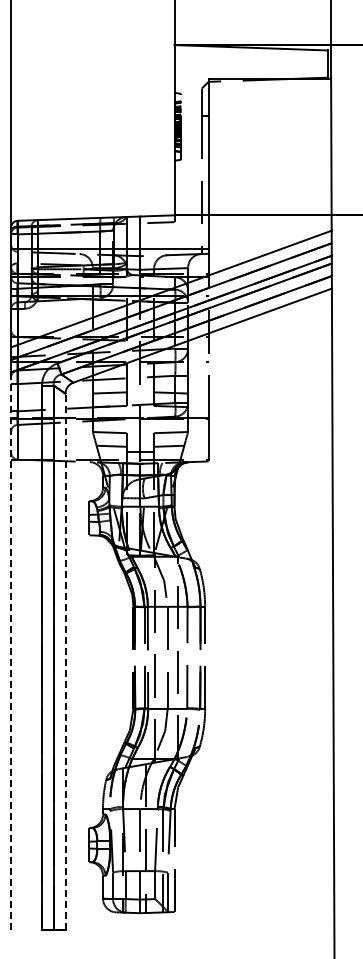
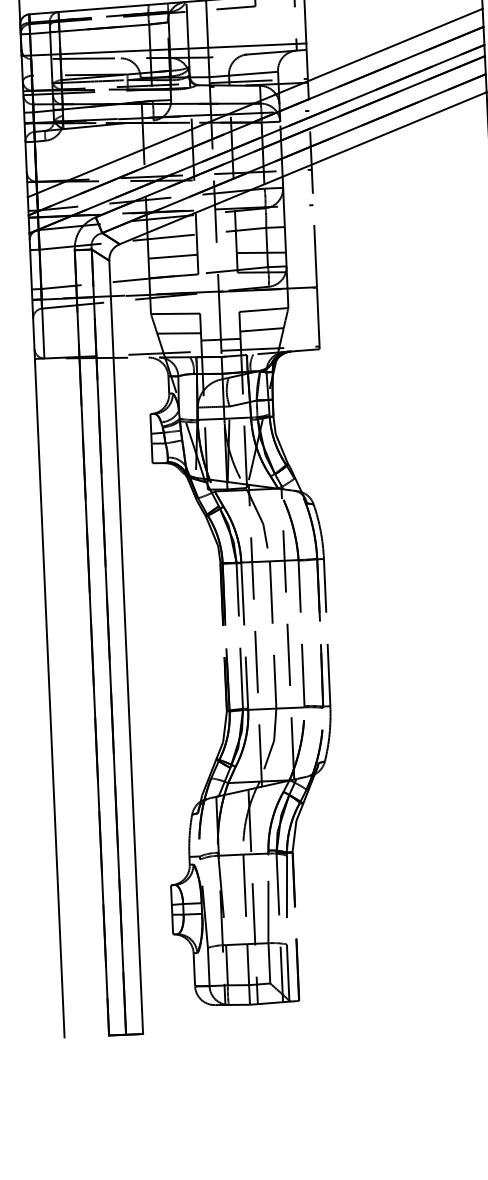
line: (11, 651) -> (47, 635), dashed -> solid
line: (65, 661) -> (126, 646), dashed -> solid

